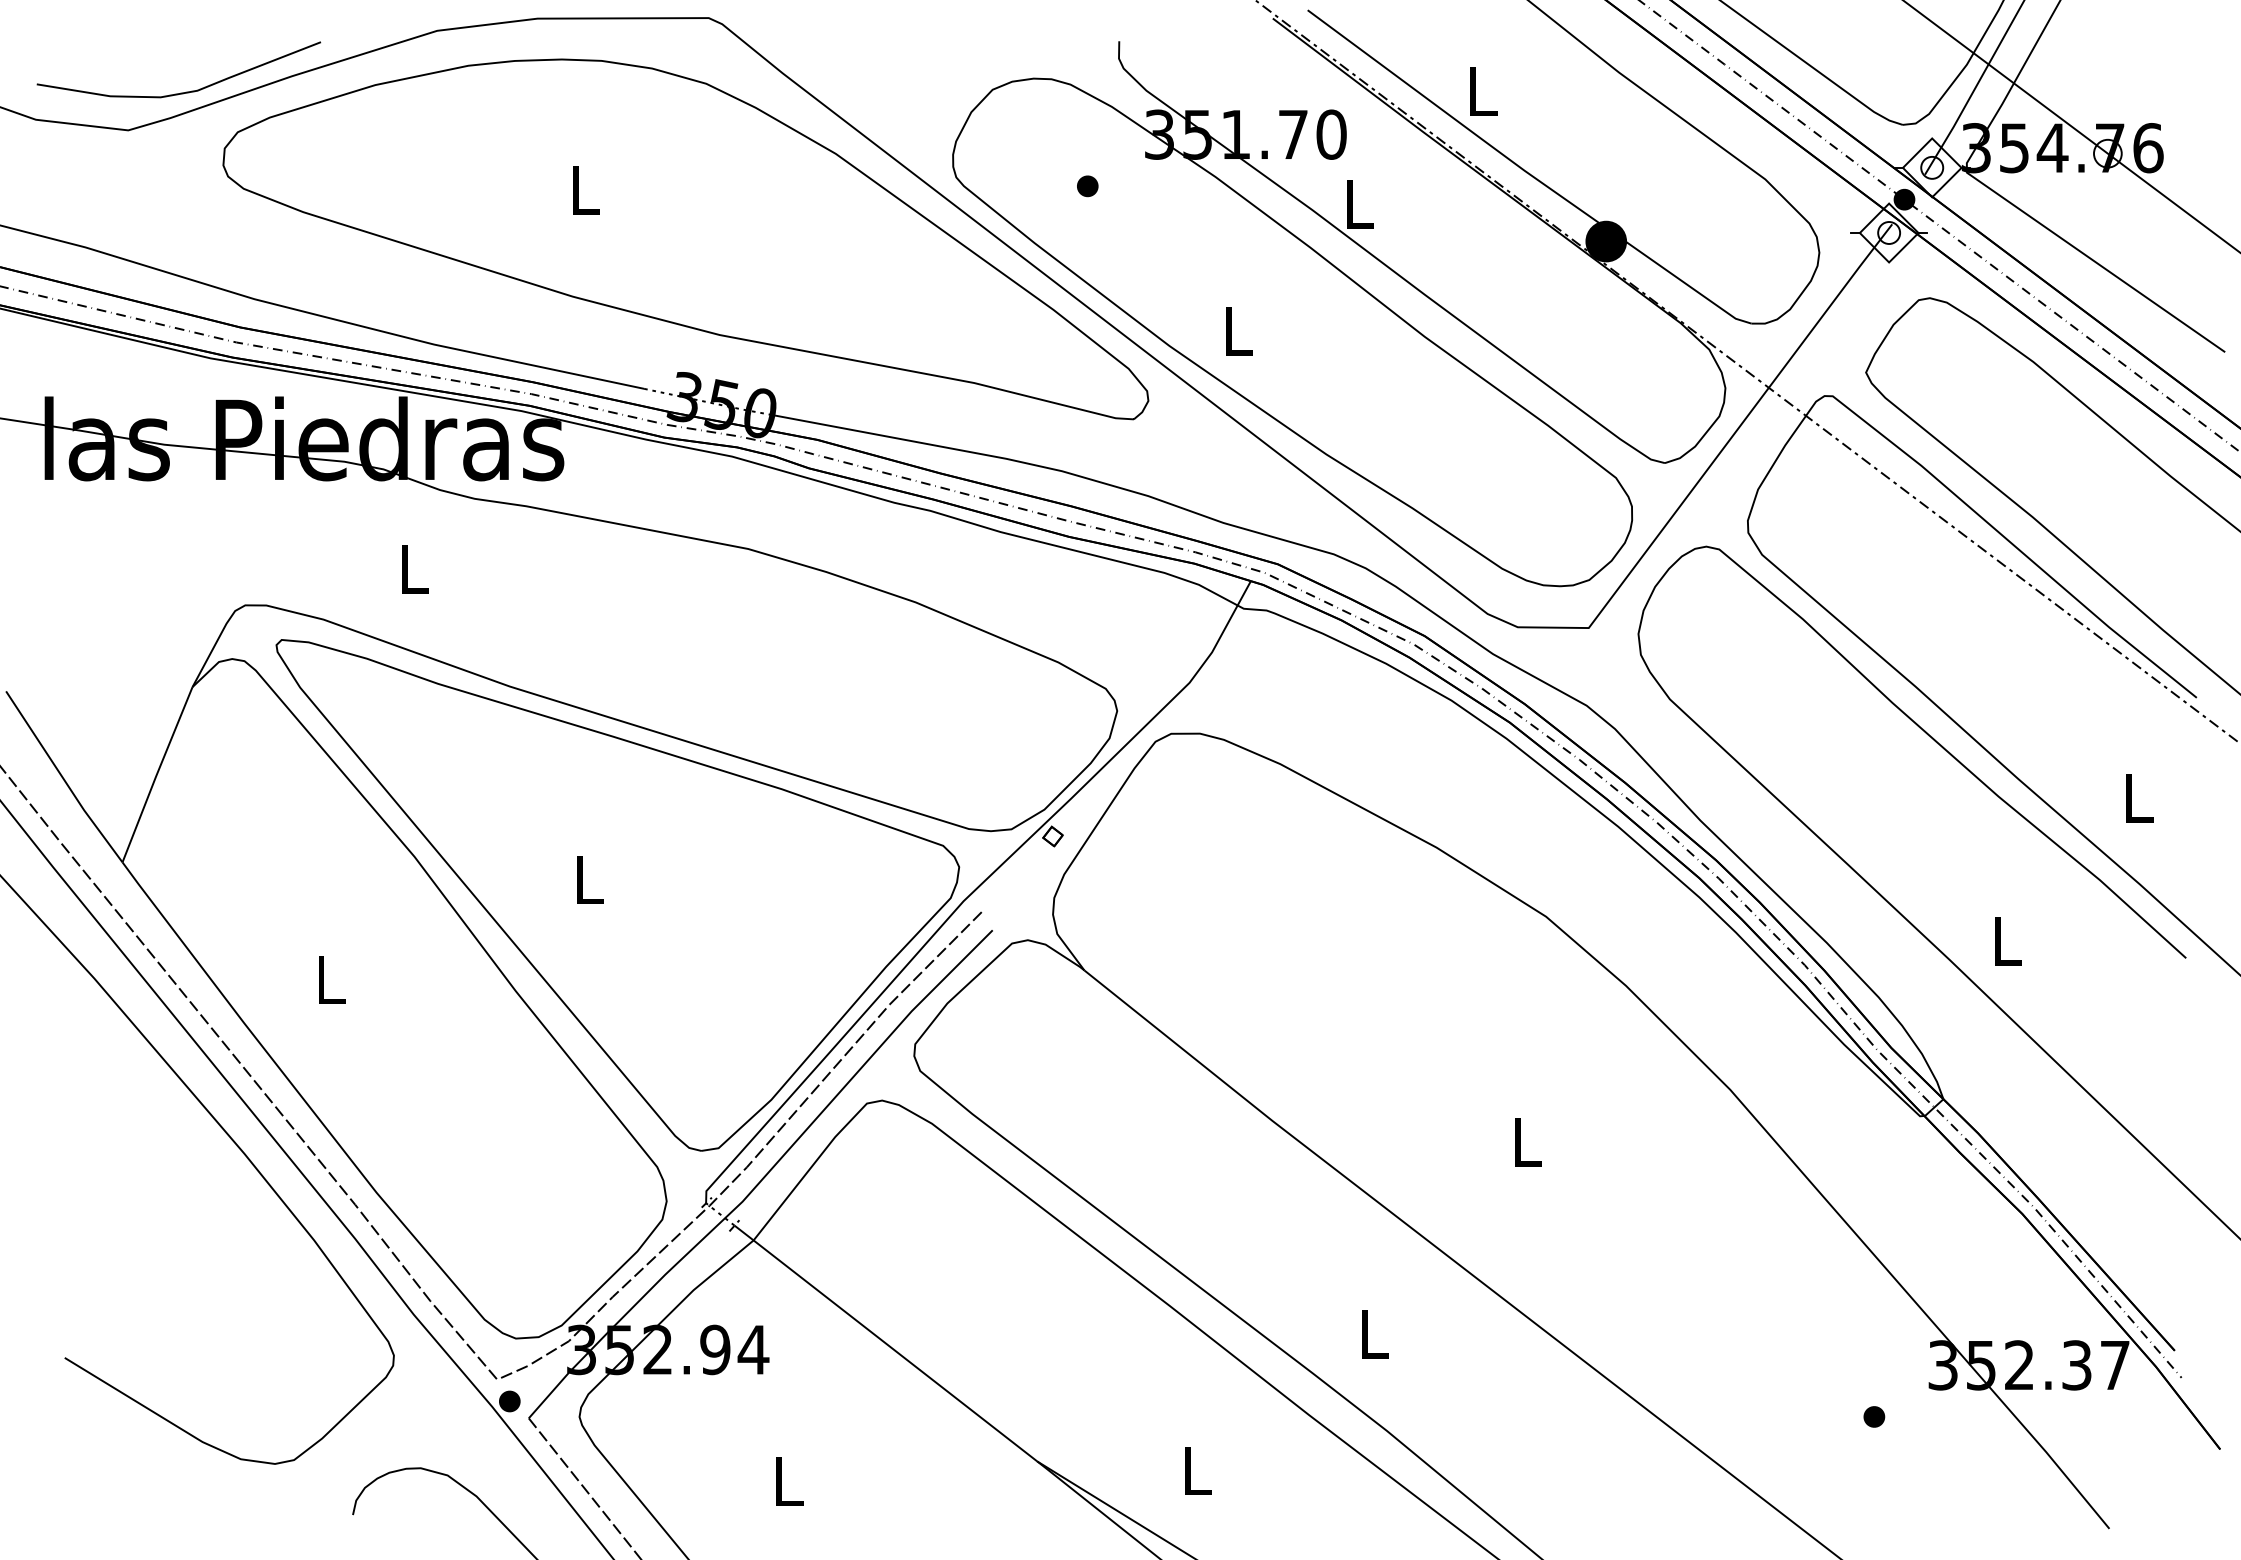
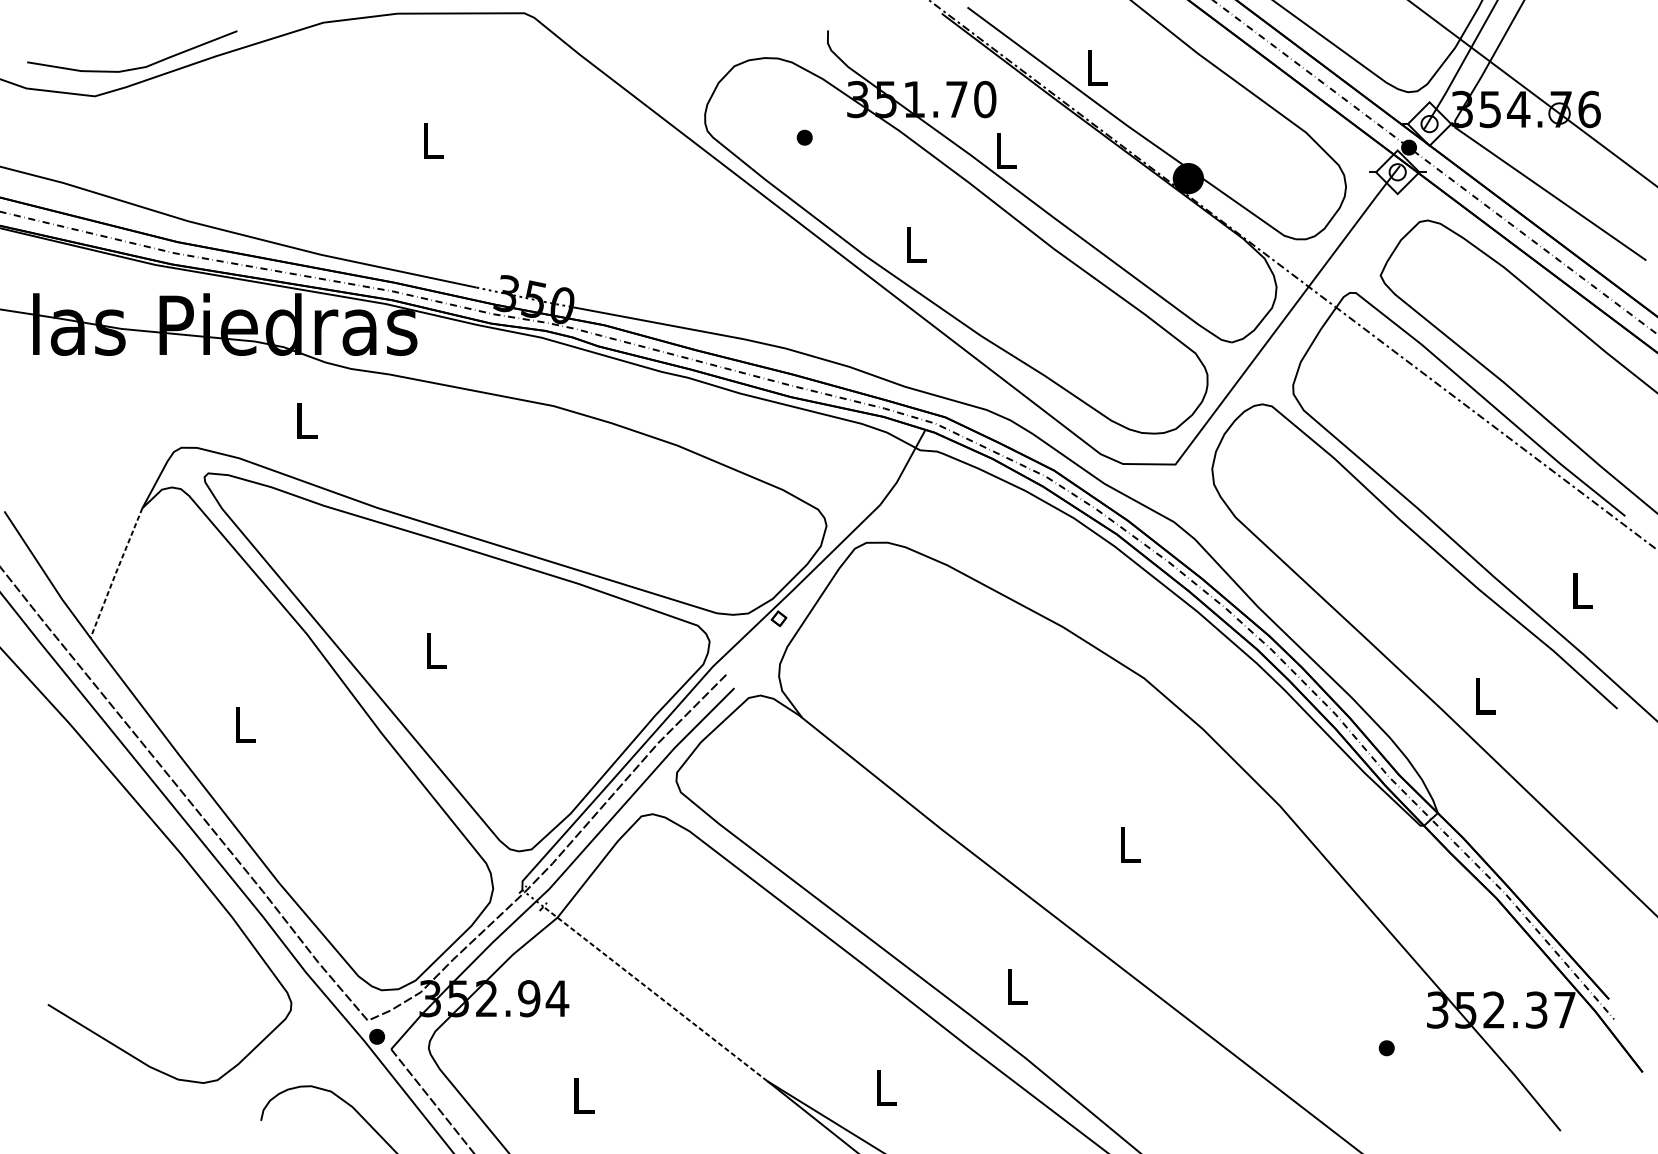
part: (685, 239) -> (507, 177), removed
line: (156, 775) -> (115, 573), solid -> dashed
line: (885, 1342) -> (655, 993), solid -> dashed

